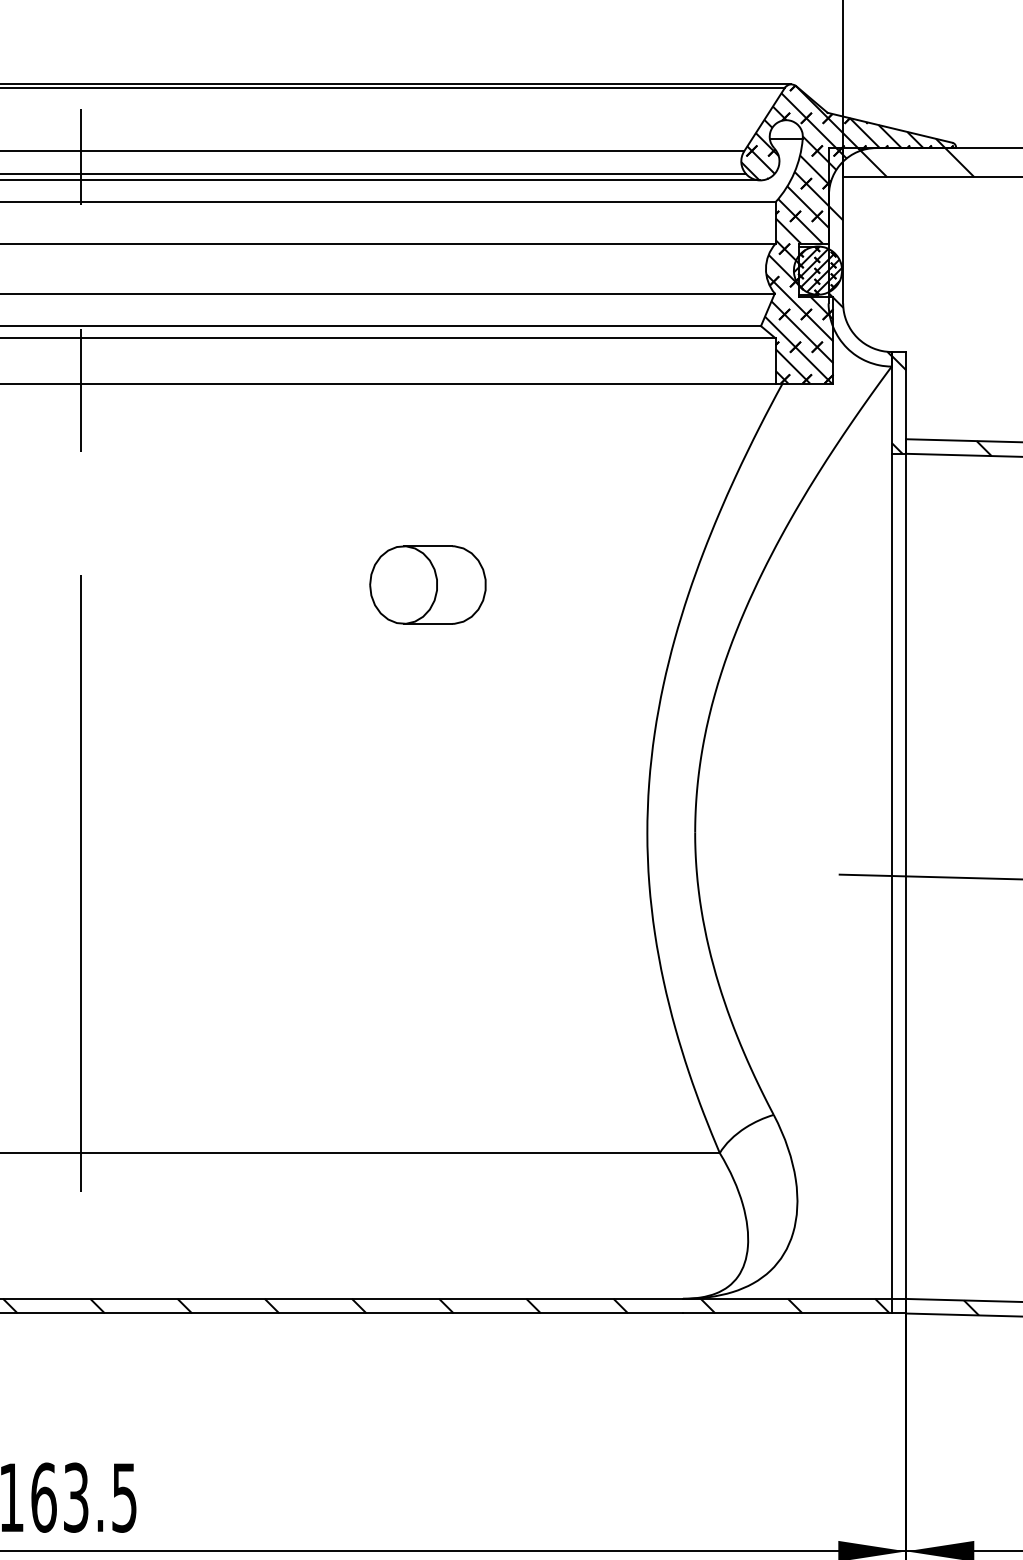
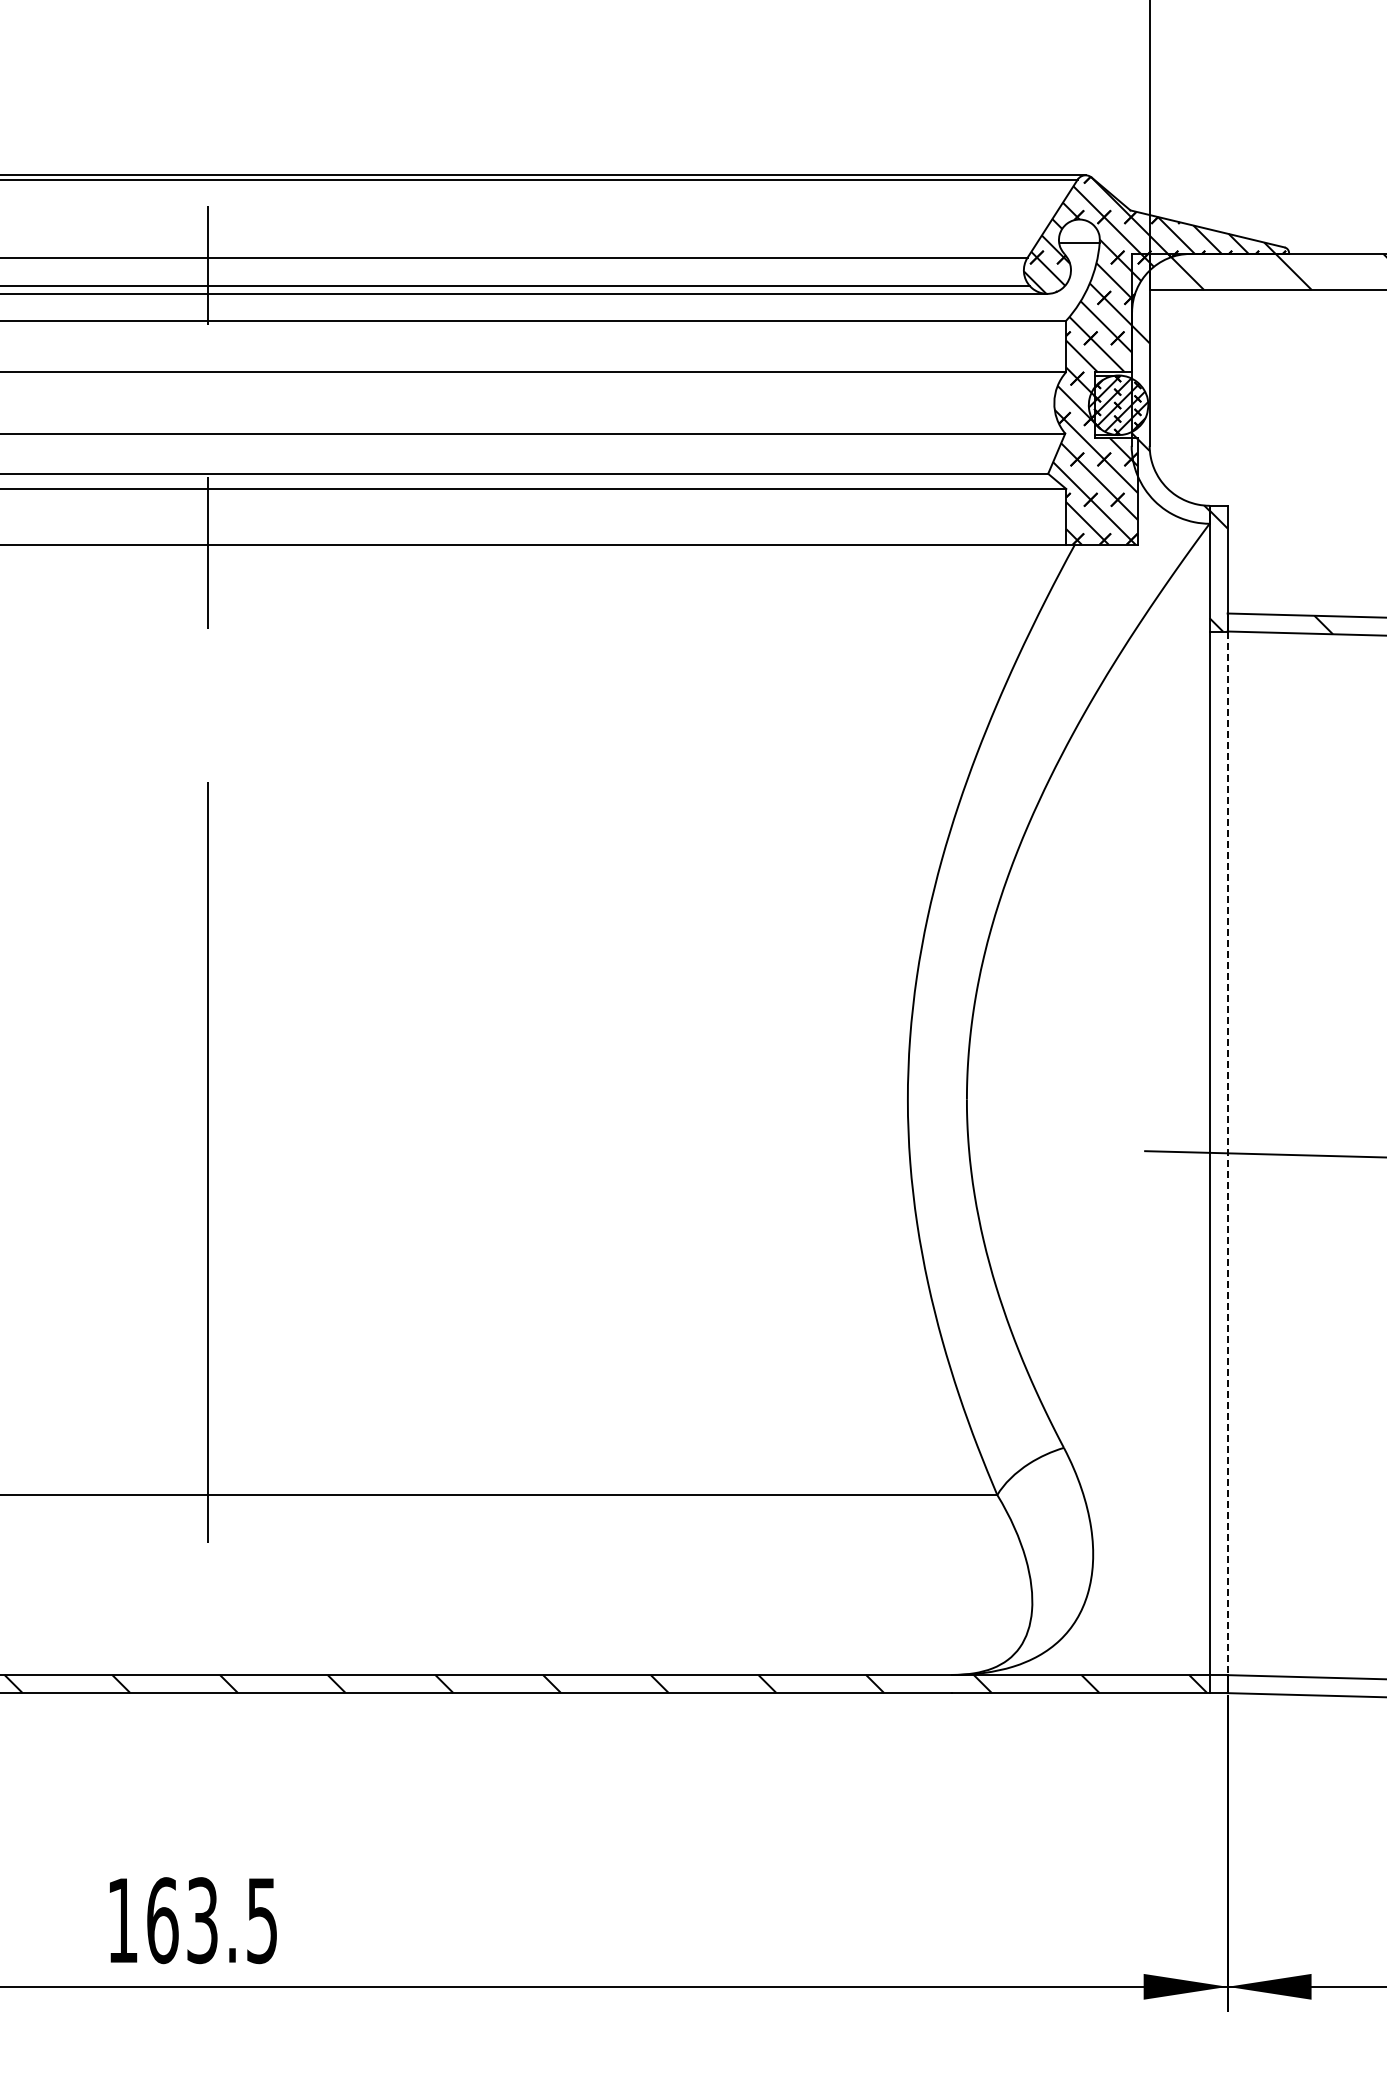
part: (427, 585) -> (636, 793), removed
line: (906, 876) -> (1227, 1153), solid -> dashed
hatch: (970, 1308) -> (1307, 1686), removed

